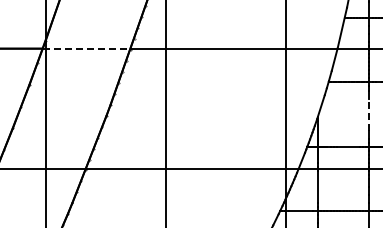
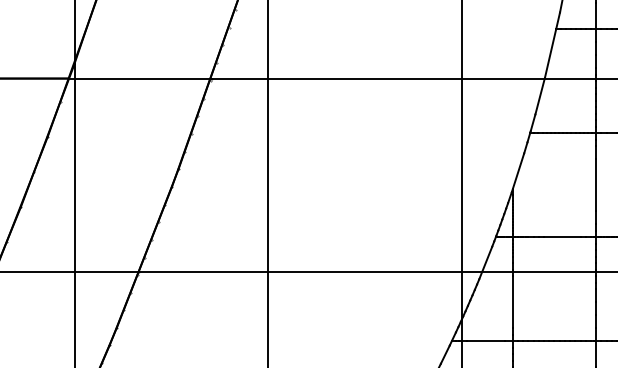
line: (87, 48) -> (141, 78), dashed -> solid
line: (369, 114) -> (596, 184), dashed -> solid

